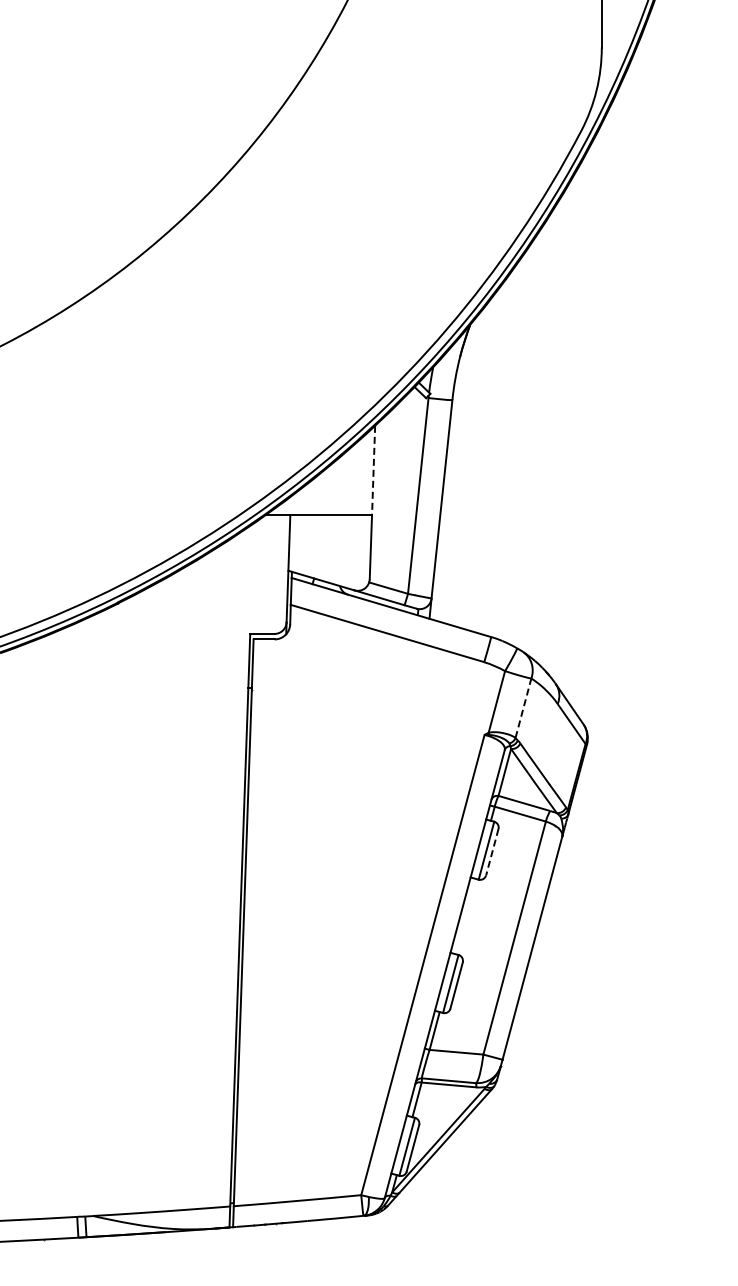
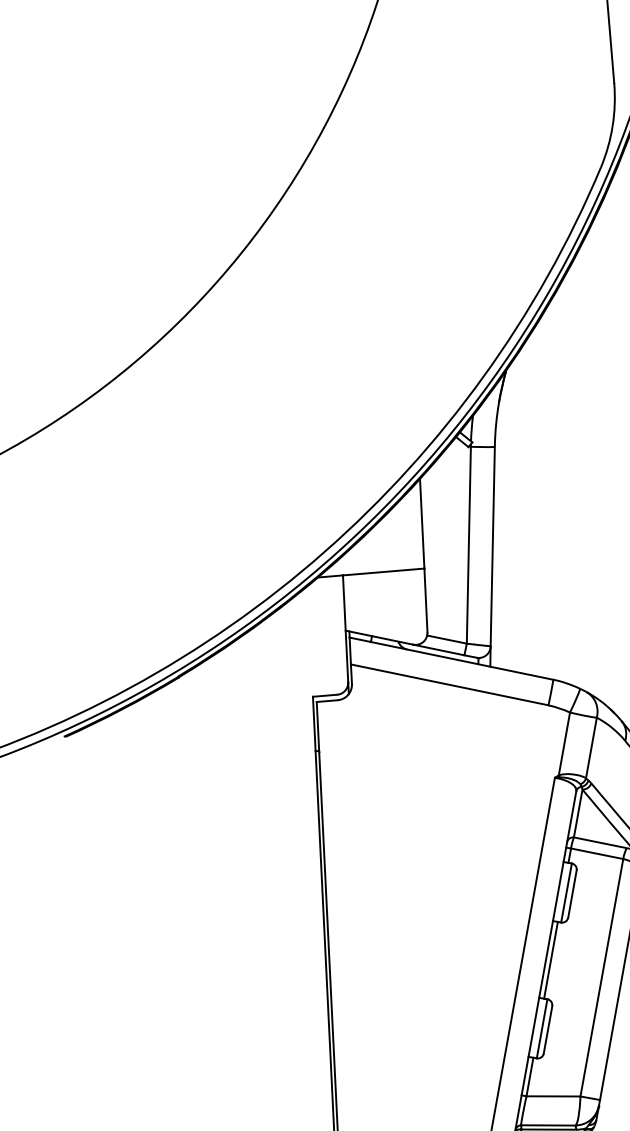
line: (373, 470) -> (422, 523), dashed -> solid
line: (523, 708) -> (591, 748), dashed -> solid
line: (492, 852) -> (572, 894), dashed -> solid
line: (465, 916) -> (551, 960), added

